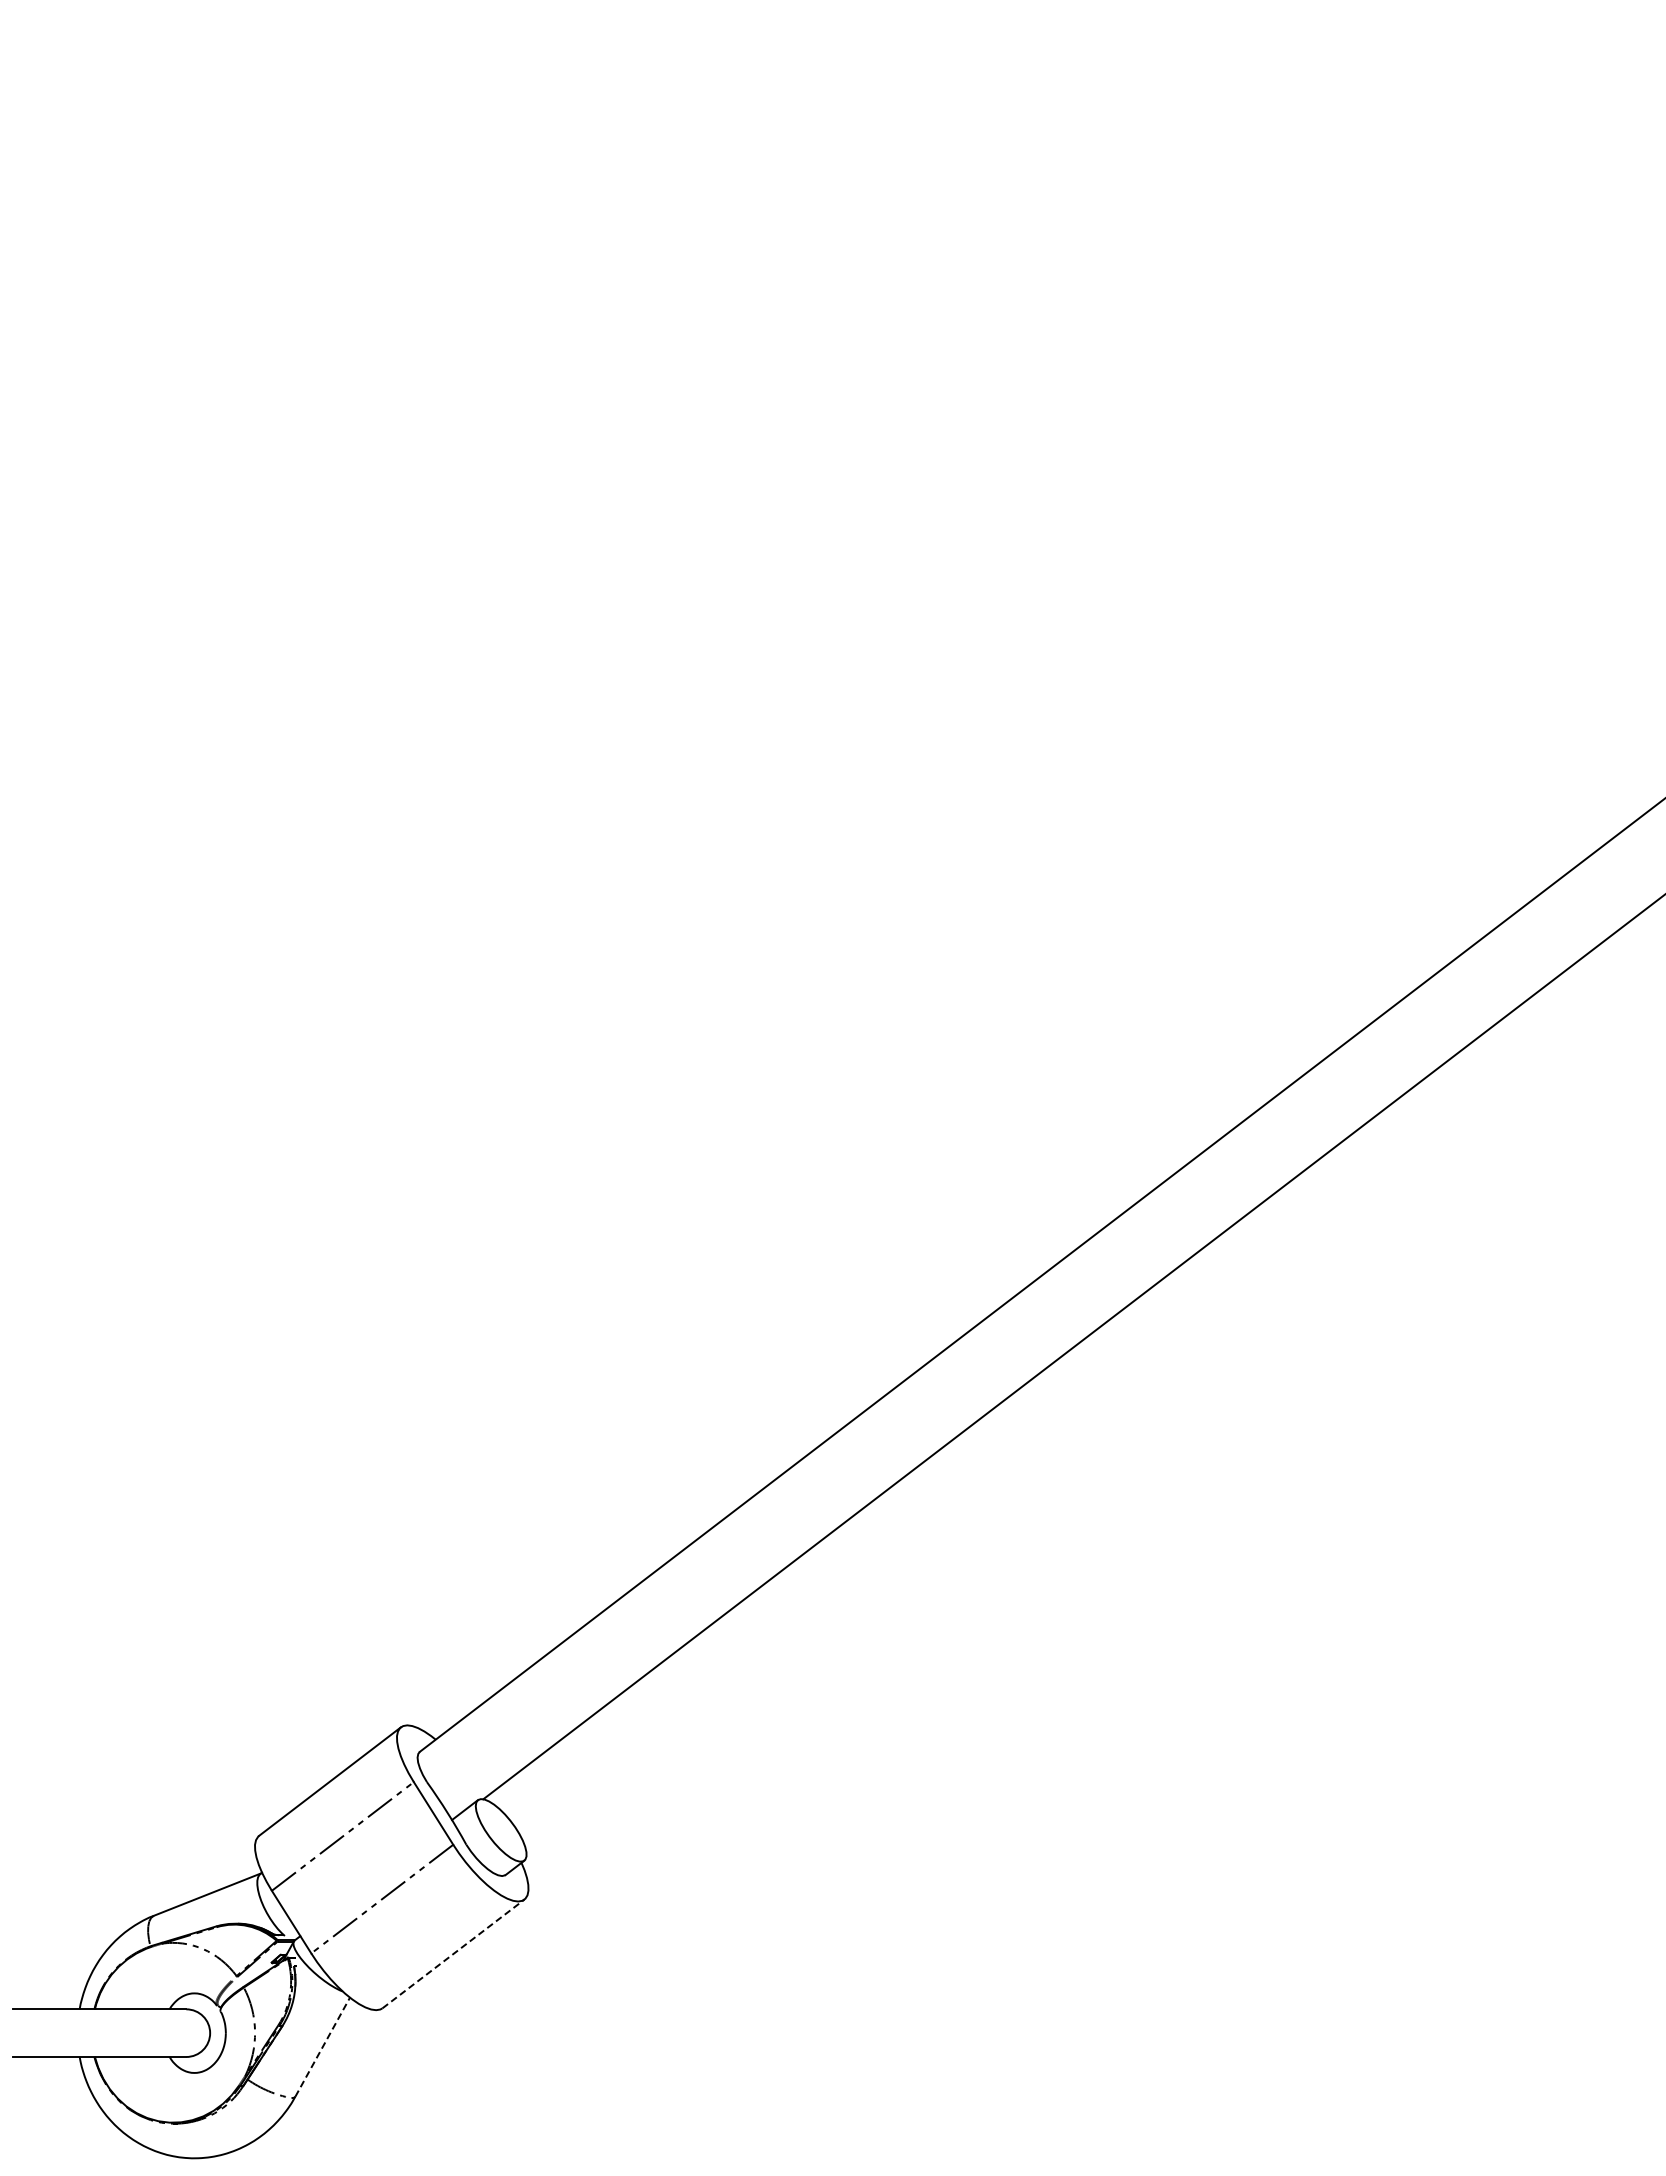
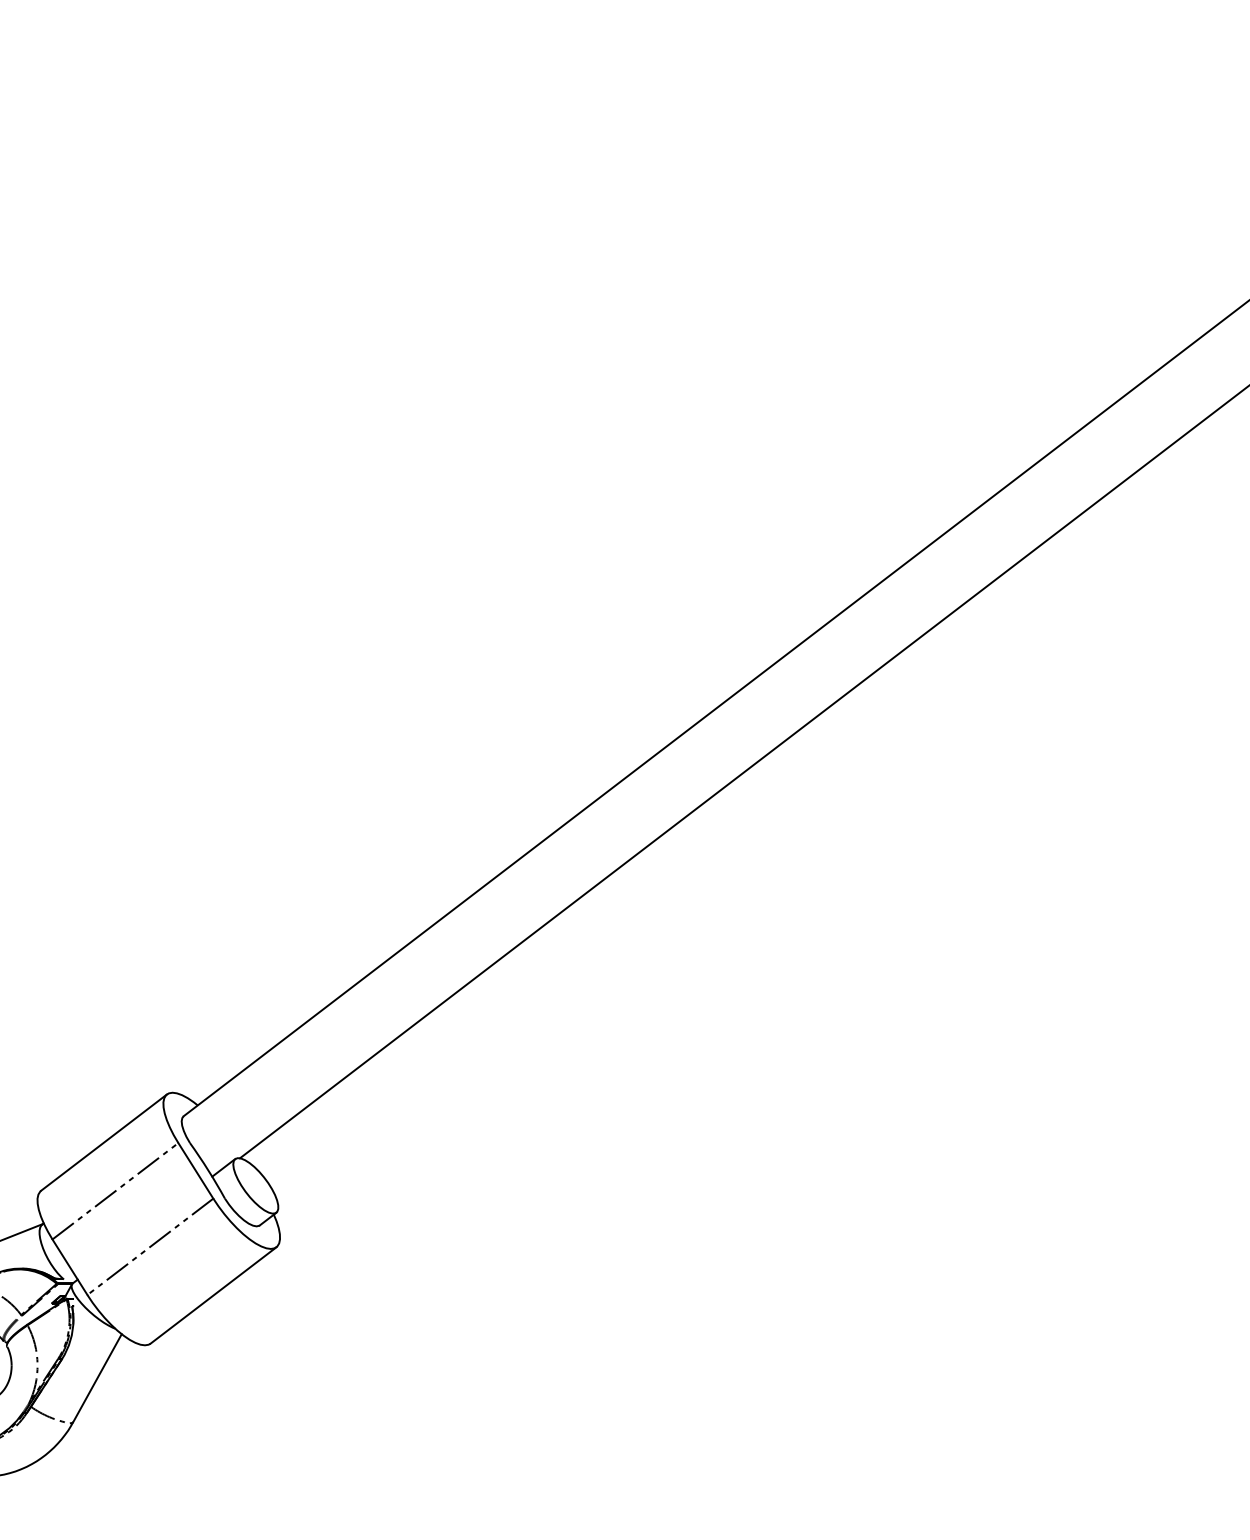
line: (453, 1953) -> (213, 1295), dashed -> solid
line: (322, 2047) -> (97, 1378), dashed -> solid

